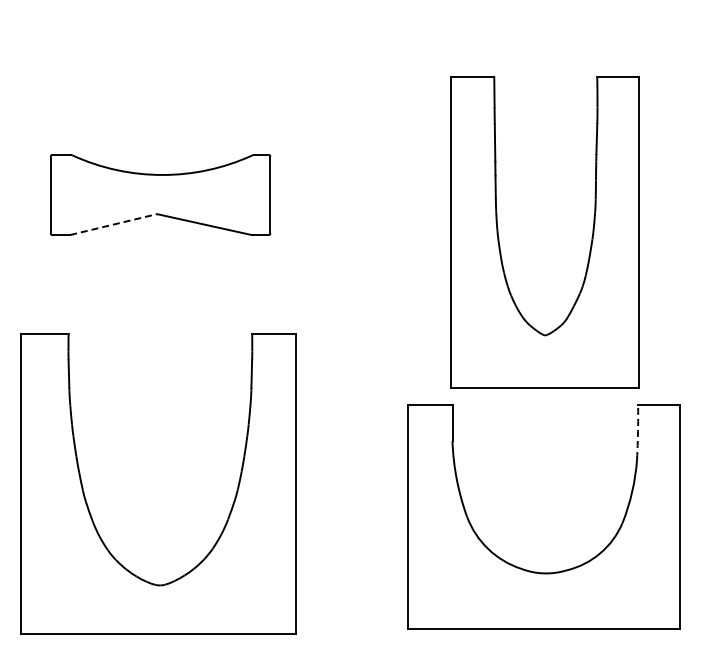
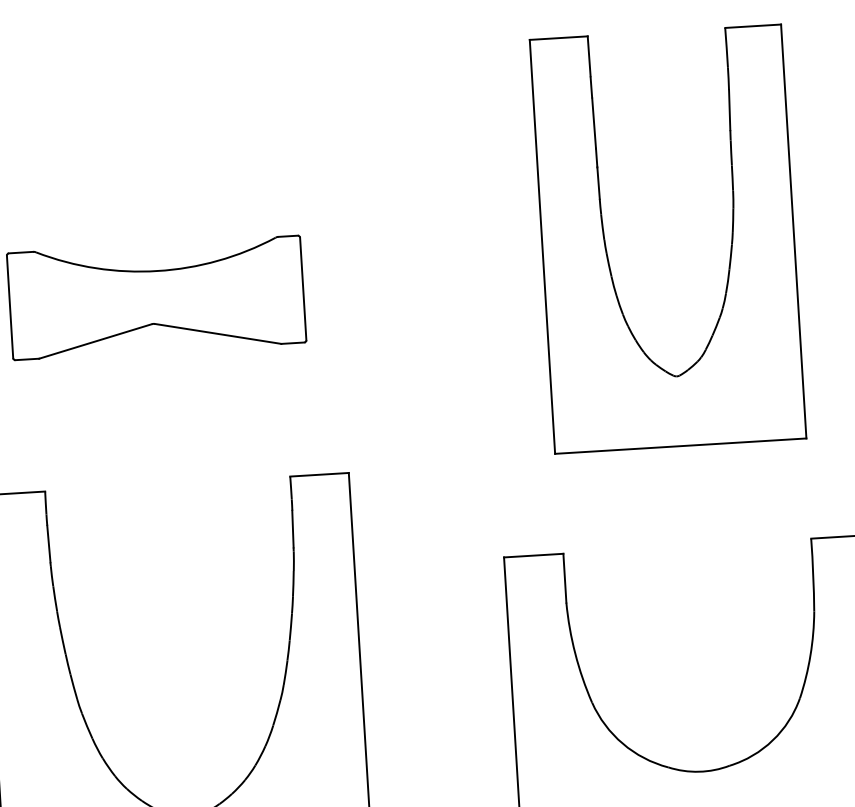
line: (113, 224) -> (96, 341), dashed -> solid
part: (499, 238) -> (607, 250), moved
arc: (638, 431) -> (813, 574), dashed -> solid

